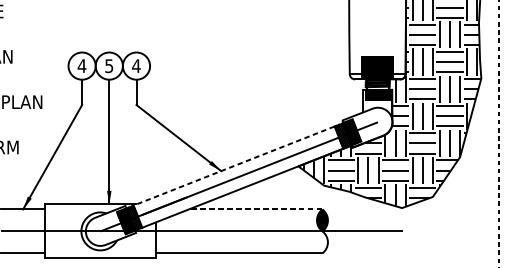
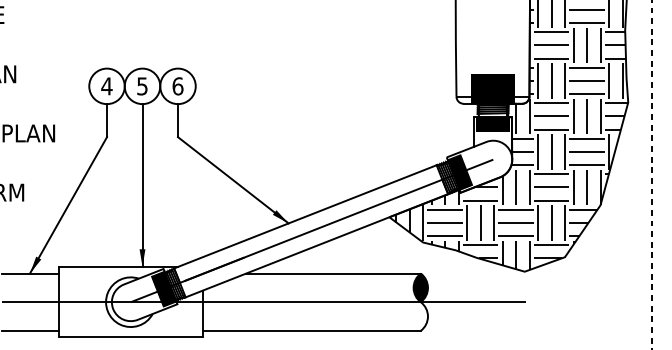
text: (136, 66) -> (177, 86), 4 -> 6
line: (234, 165) -> (305, 216), dashed -> solid
line: (255, 209) -> (333, 273), dashed -> solid

